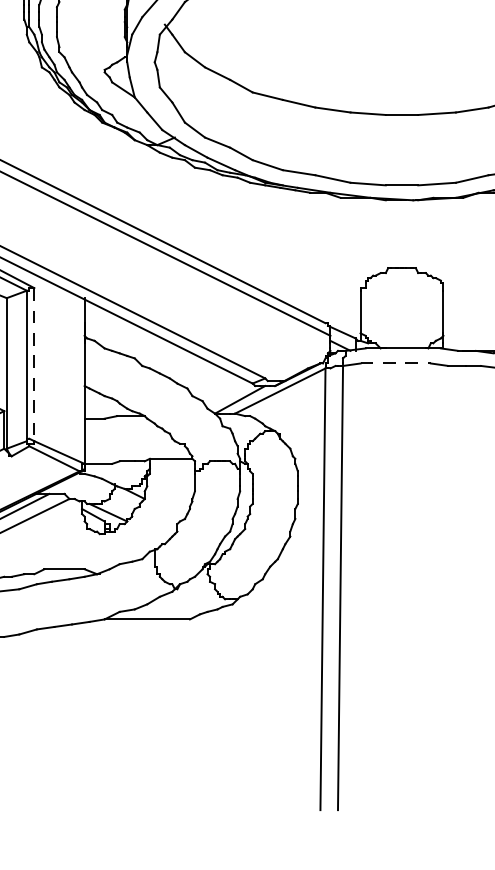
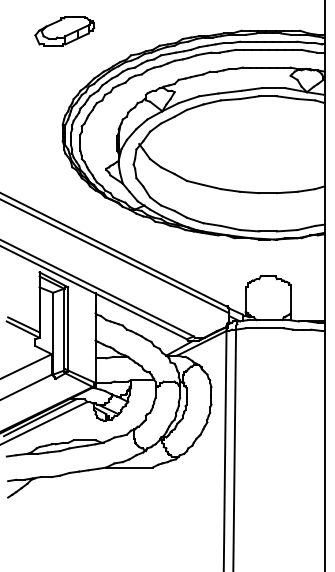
line: (34, 363) -> (68, 328), dashed -> solid
line: (397, 363) -> (265, 328), dashed -> solid

